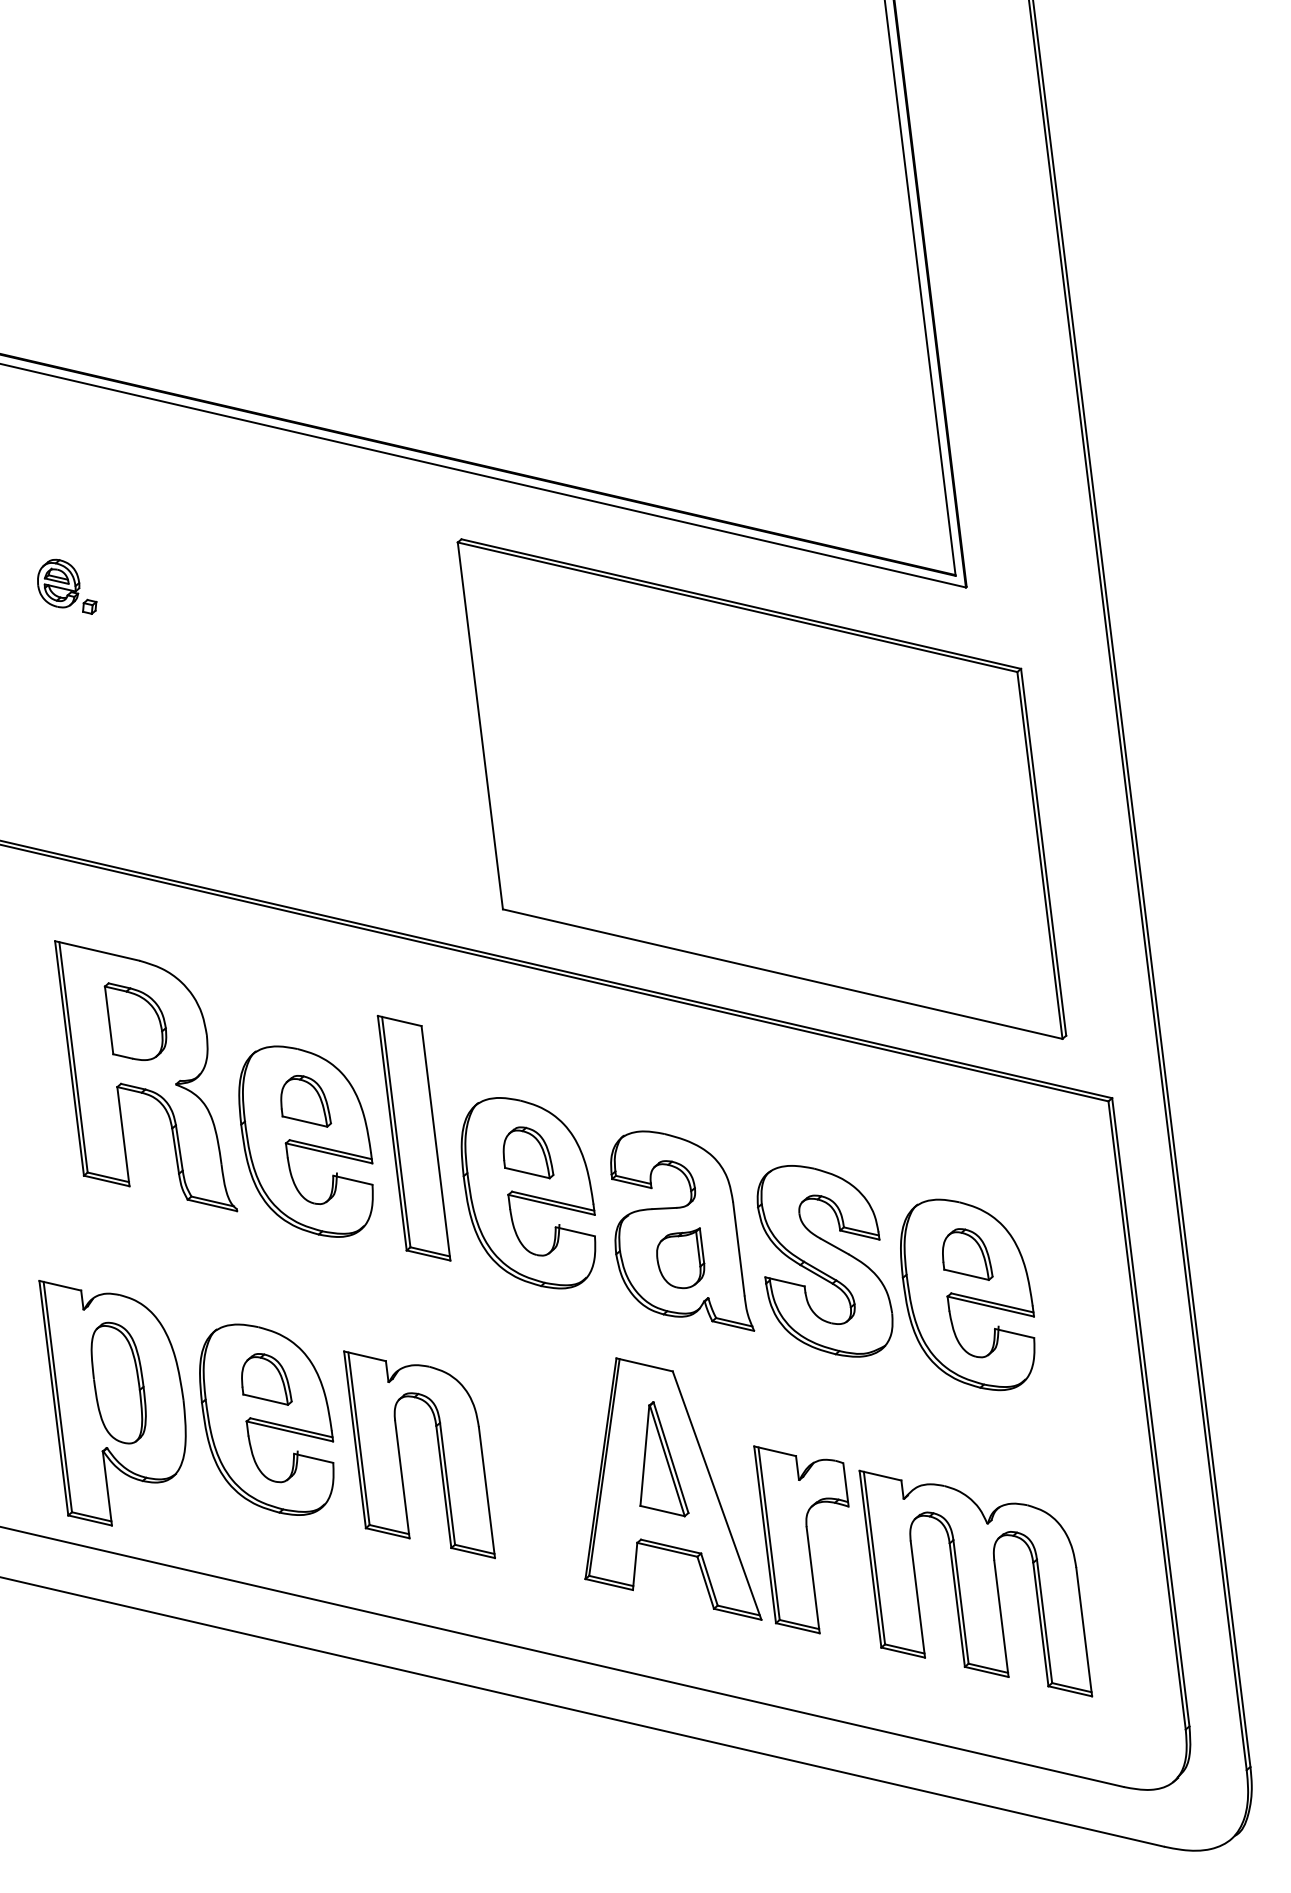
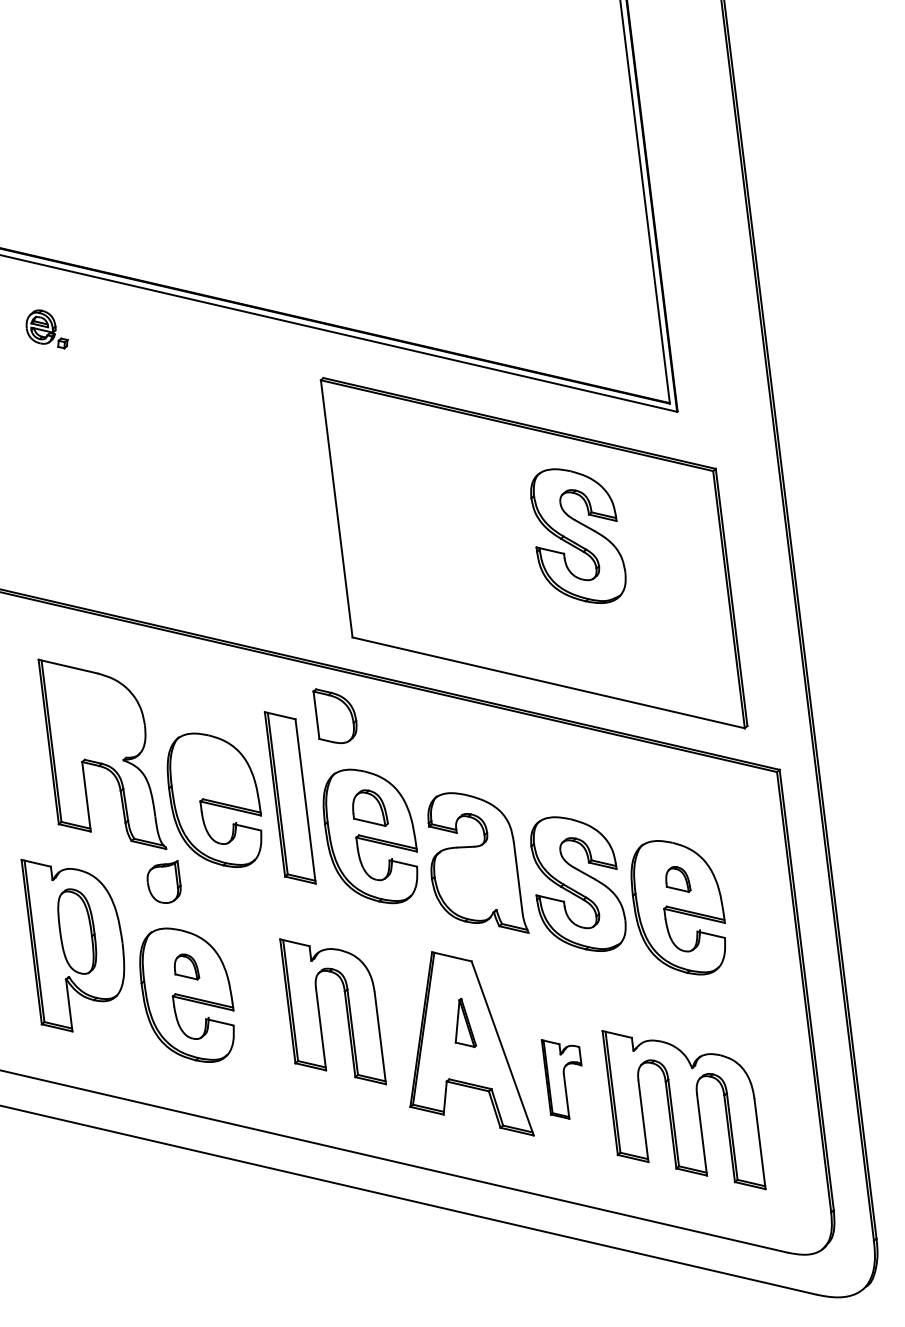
part: (66, 587) -> (46, 329), moved
part: (825, 763) -> (578, 535), added
part: (134, 1022) -> (334, 716), moved
part: (305, 1100) -> (214, 771), removed
part: (967, 1254) -> (678, 879), size x0.7
part: (679, 1257) -> (163, 881), moved
part: (266, 1378) -> (186, 966), size x0.7
part: (111, 1402) -> (72, 945), moved
part: (401, 1458) -> (320, 1014), moved
part: (664, 1458) -> (465, 1022), size x0.6
part: (800, 1539) -> (561, 1079), size x0.6

